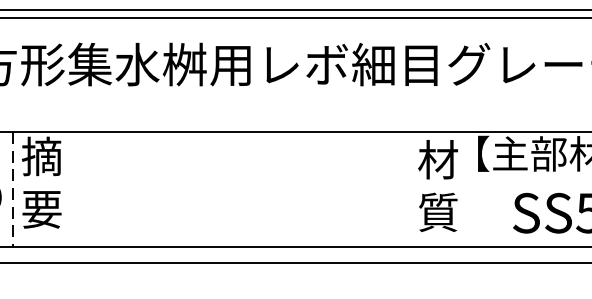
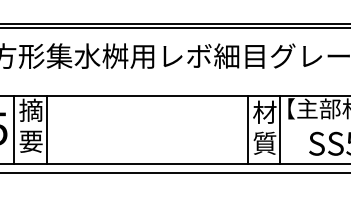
line: (13, 188) -> (14, 129), dashed -> solid
line: (67, 188) -> (46, 129), added
line: (408, 188) -> (247, 129), added
line: (464, 188) -> (280, 129), added

